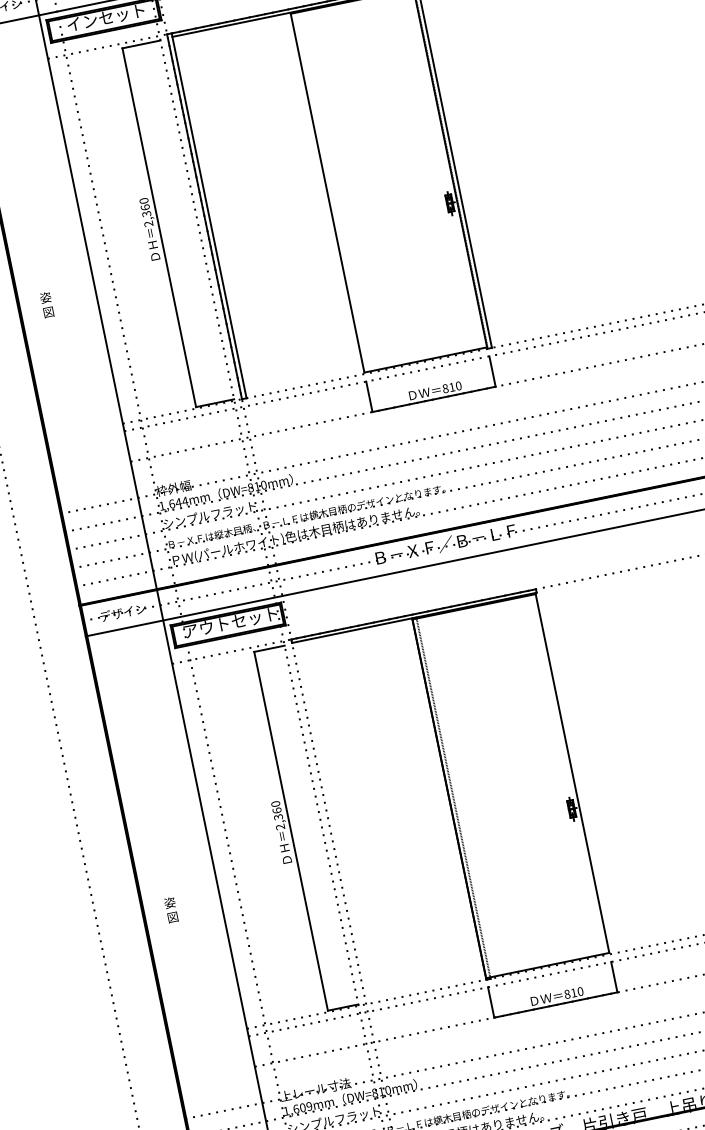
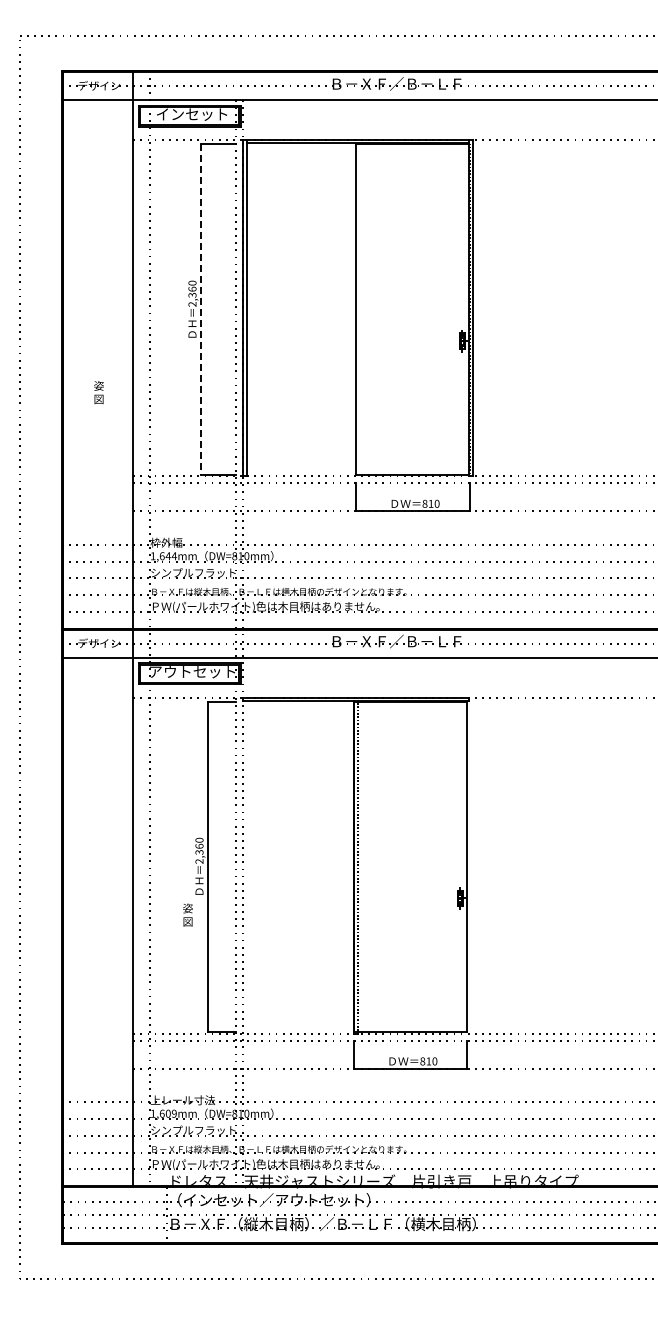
line: (159, 228) -> (201, 310), solid -> dashed
text: (46, 304) -> (98, 392), moved
text: (170, 909) -> (187, 914), moved

